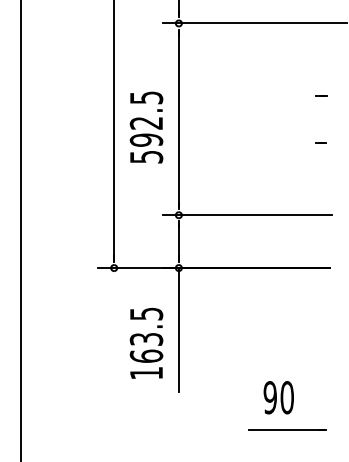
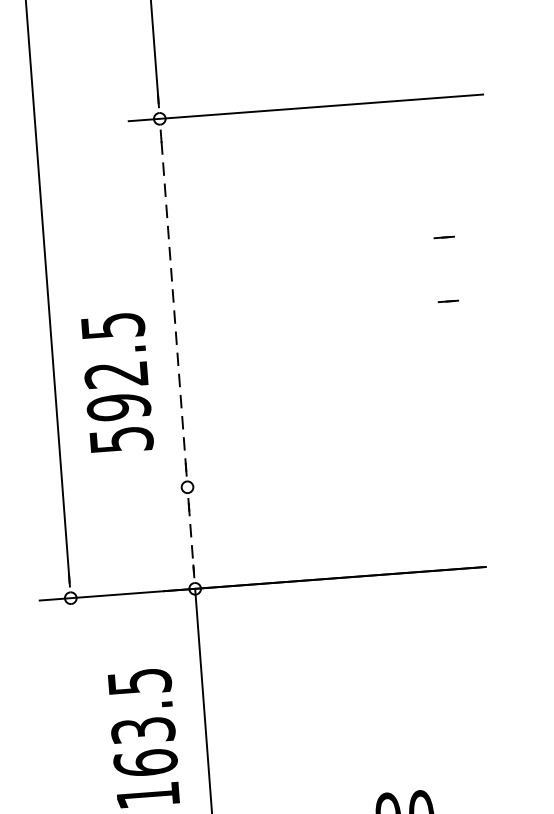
line: (178, 119) -> (172, 303), solid -> dashed
text: (146, 127) -> (117, 382), moved
line: (320, 142) -> (447, 300), moved
line: (246, 215) -> (317, 478), removed
line: (178, 242) -> (190, 539), solid -> dashed

